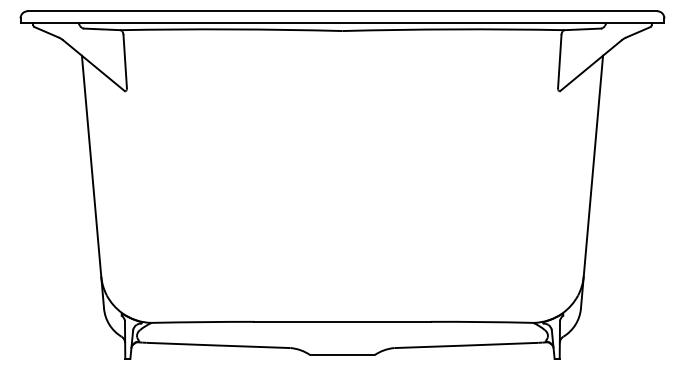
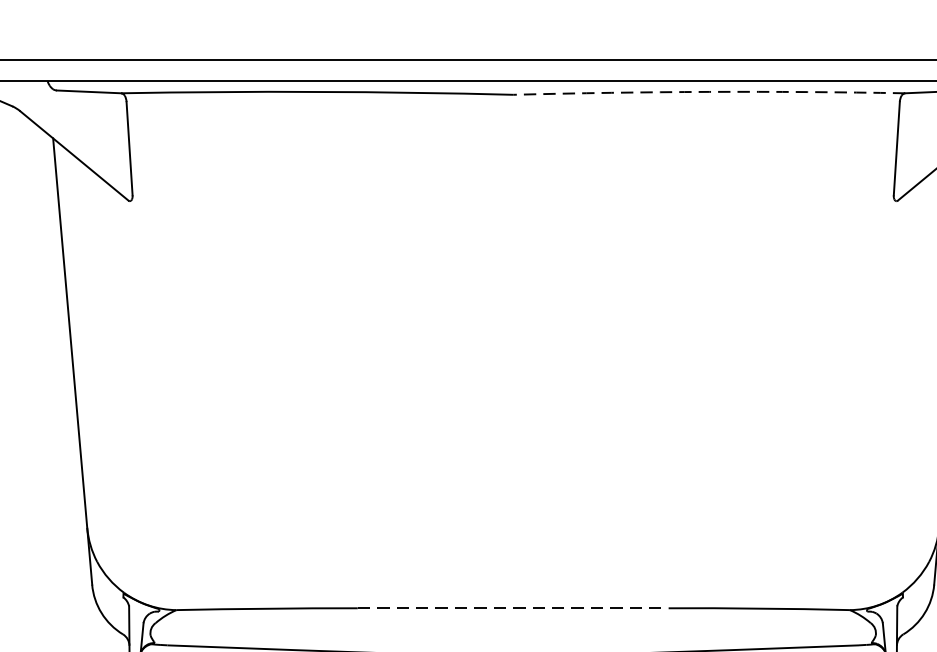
arc: (453, 29) -> (709, 92), solid -> dashed
line: (343, 321) -> (514, 607), solid -> dashed

